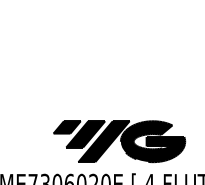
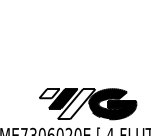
fill: (67, 127) -> (49, 93), removed
fill: (103, 142) -> (76, 104), removed

